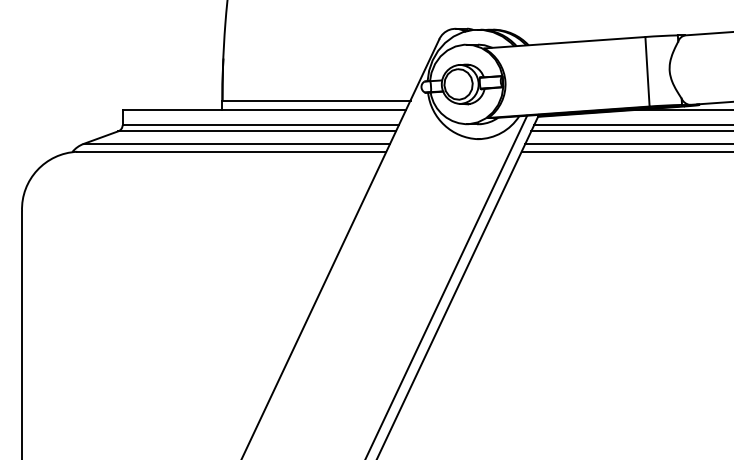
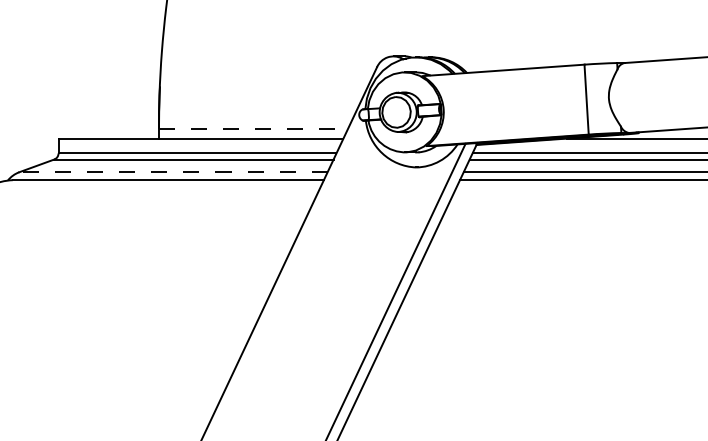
line: (316, 100) -> (253, 128), solid -> dashed
line: (236, 143) -> (173, 171), solid -> dashed

